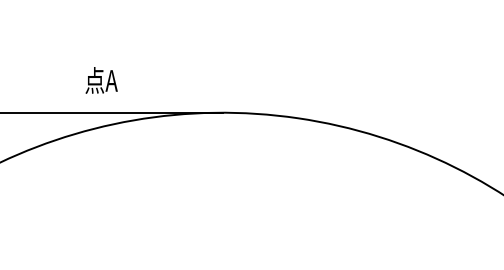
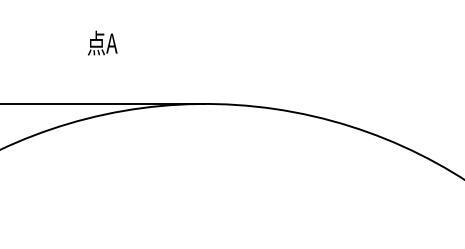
text: (101, 79) -> (102, 42), moved

